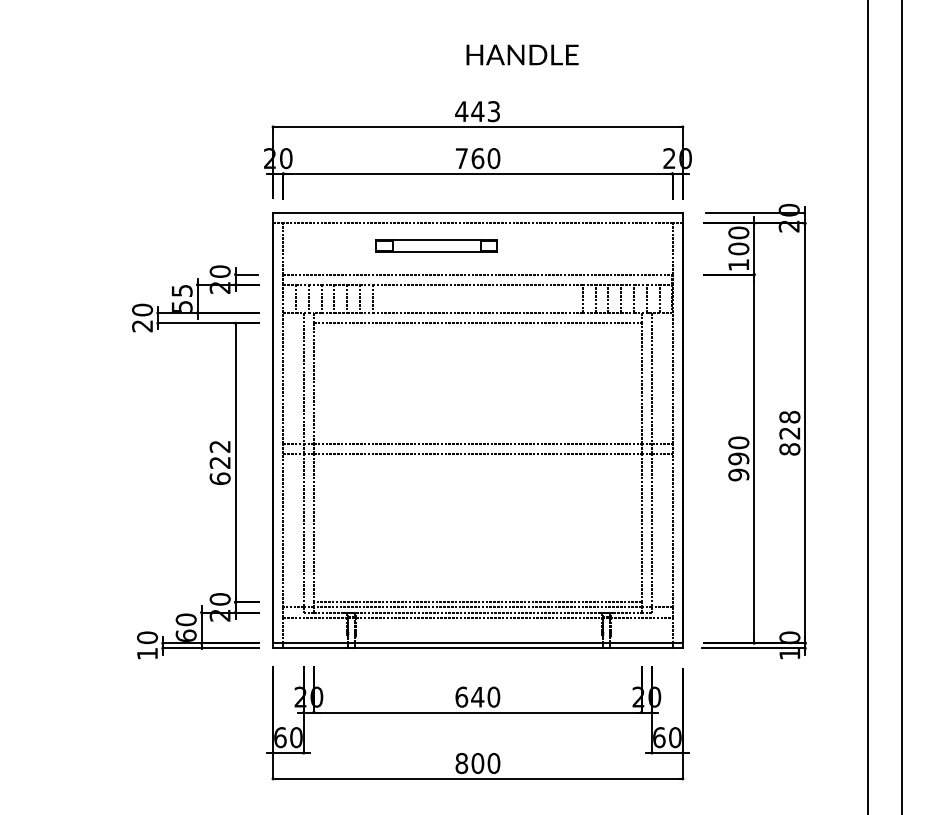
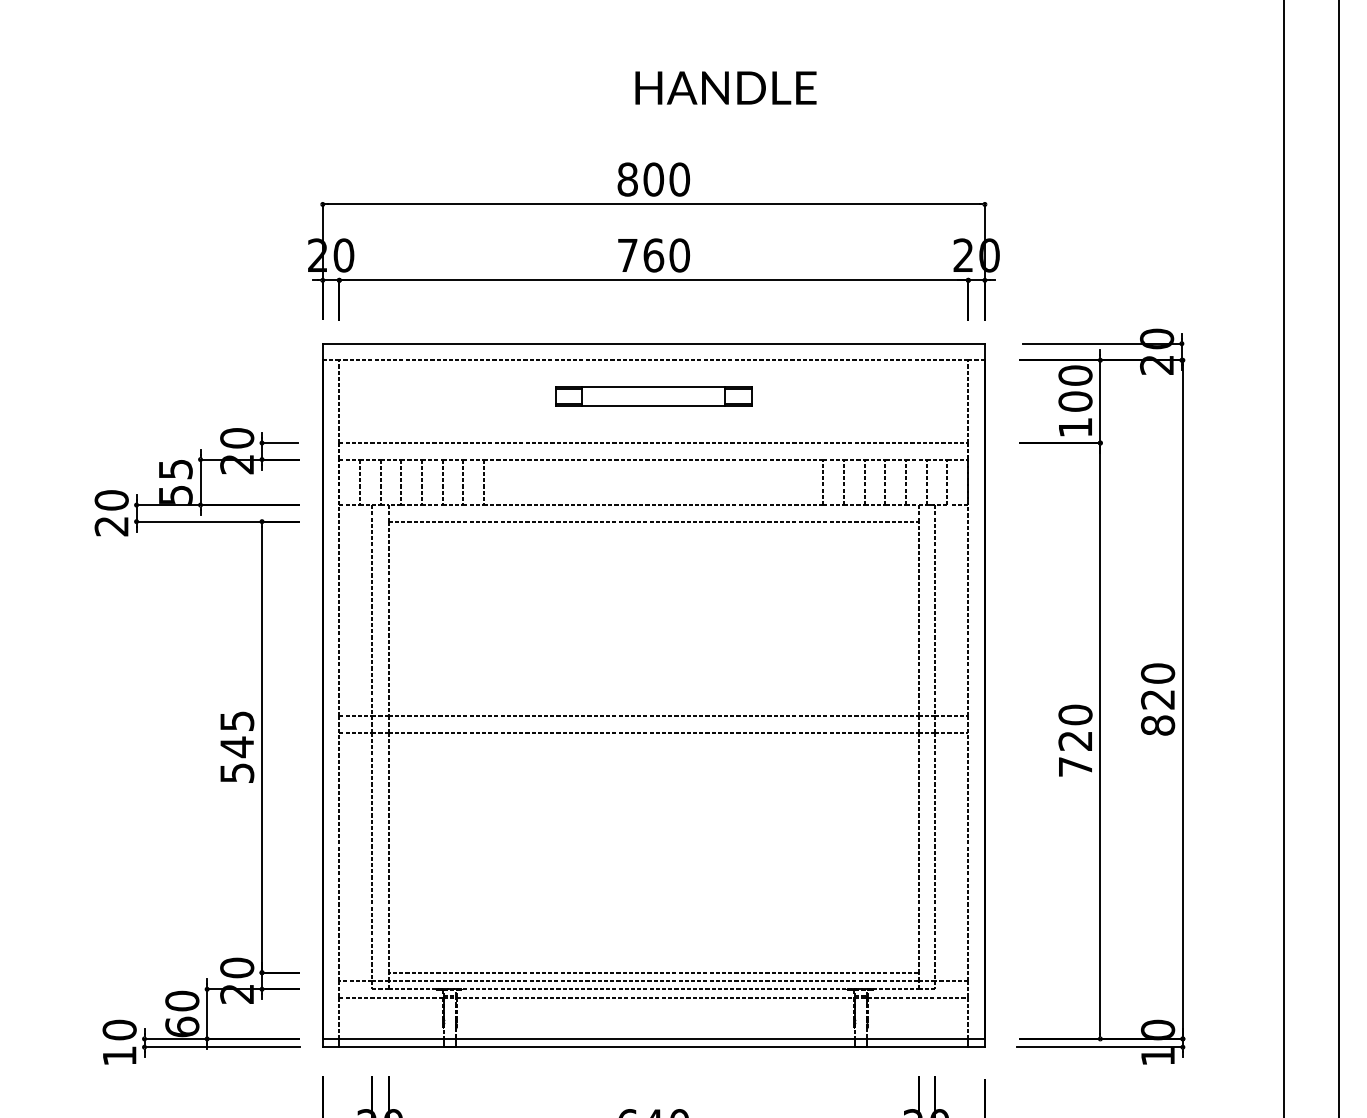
text: (477, 111) -> (653, 179), 443 -> 800
part: (436, 245) -> (653, 395), moved
text: (789, 417) -> (1157, 674), 828 -> 820
text: (219, 462) -> (236, 746), 622 -> 545
text: (738, 466) -> (1074, 753), 990 -> 720

